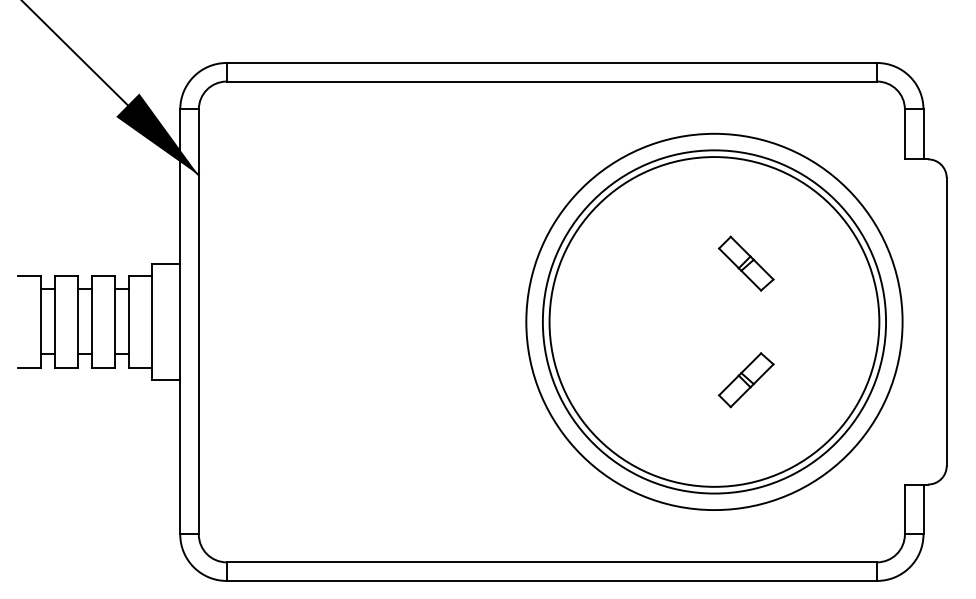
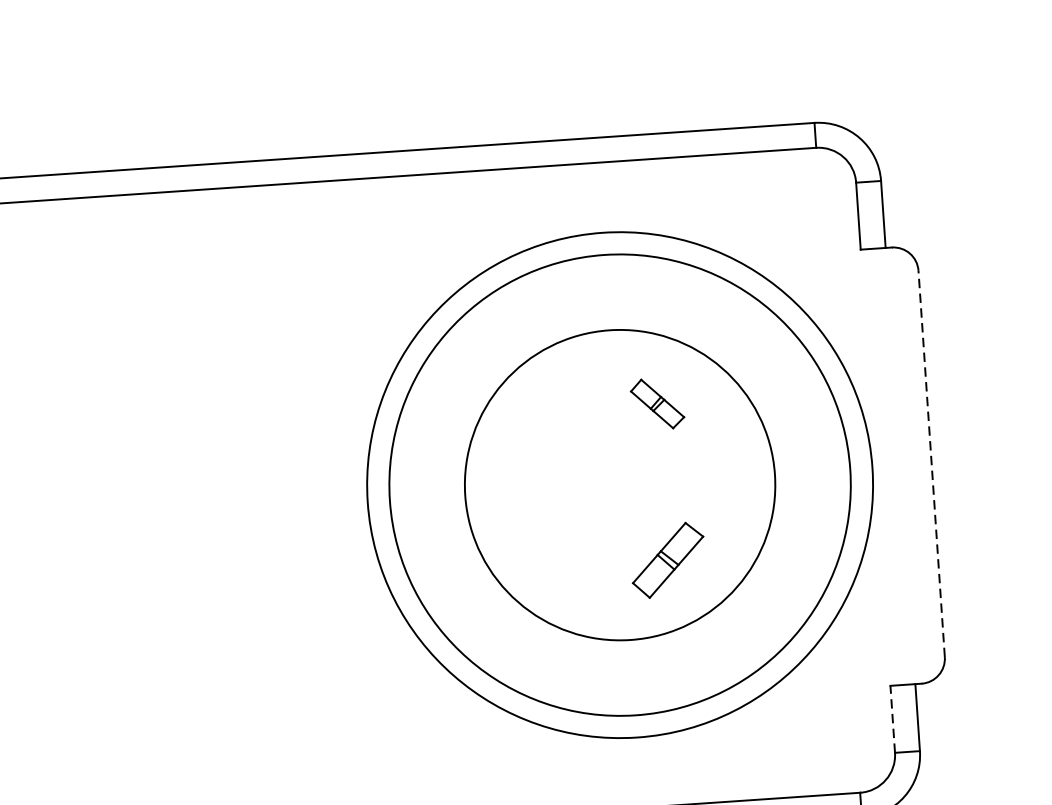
part: (746, 263) -> (657, 403), size x0.7
circle: (714, 321) -> (620, 484), size x0.7
line: (946, 321) -> (931, 463), solid -> dashed
line: (904, 509) -> (892, 719), solid -> dashed

